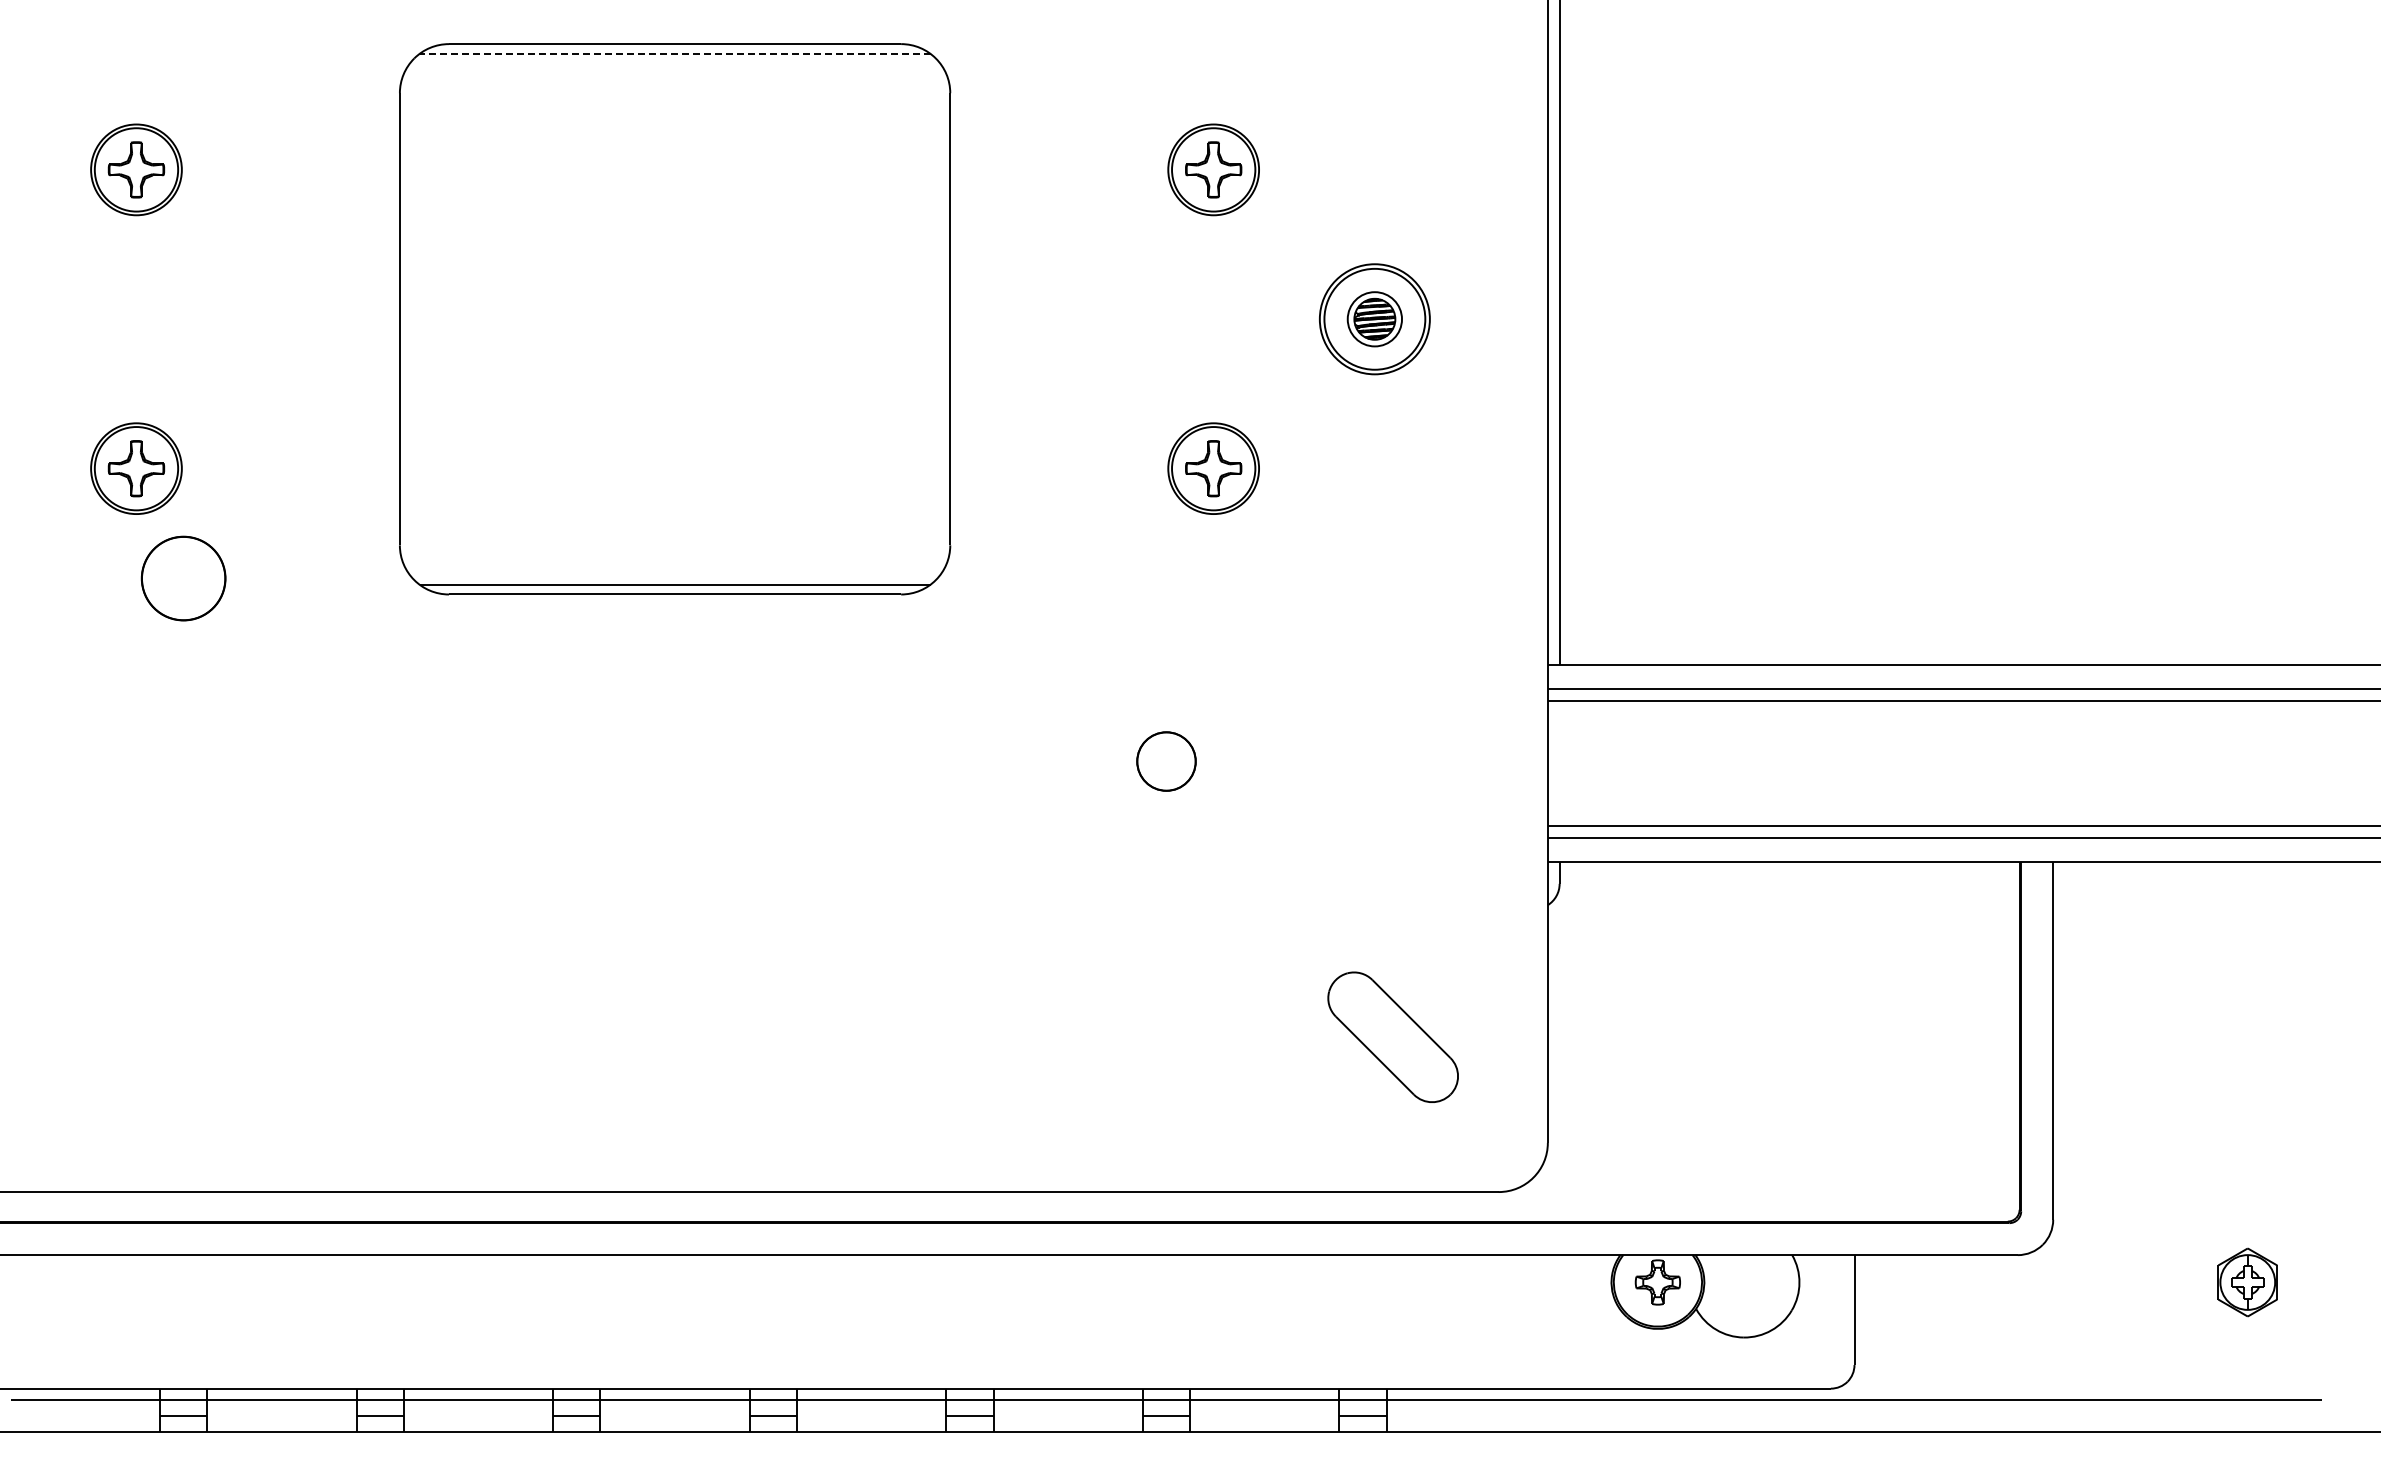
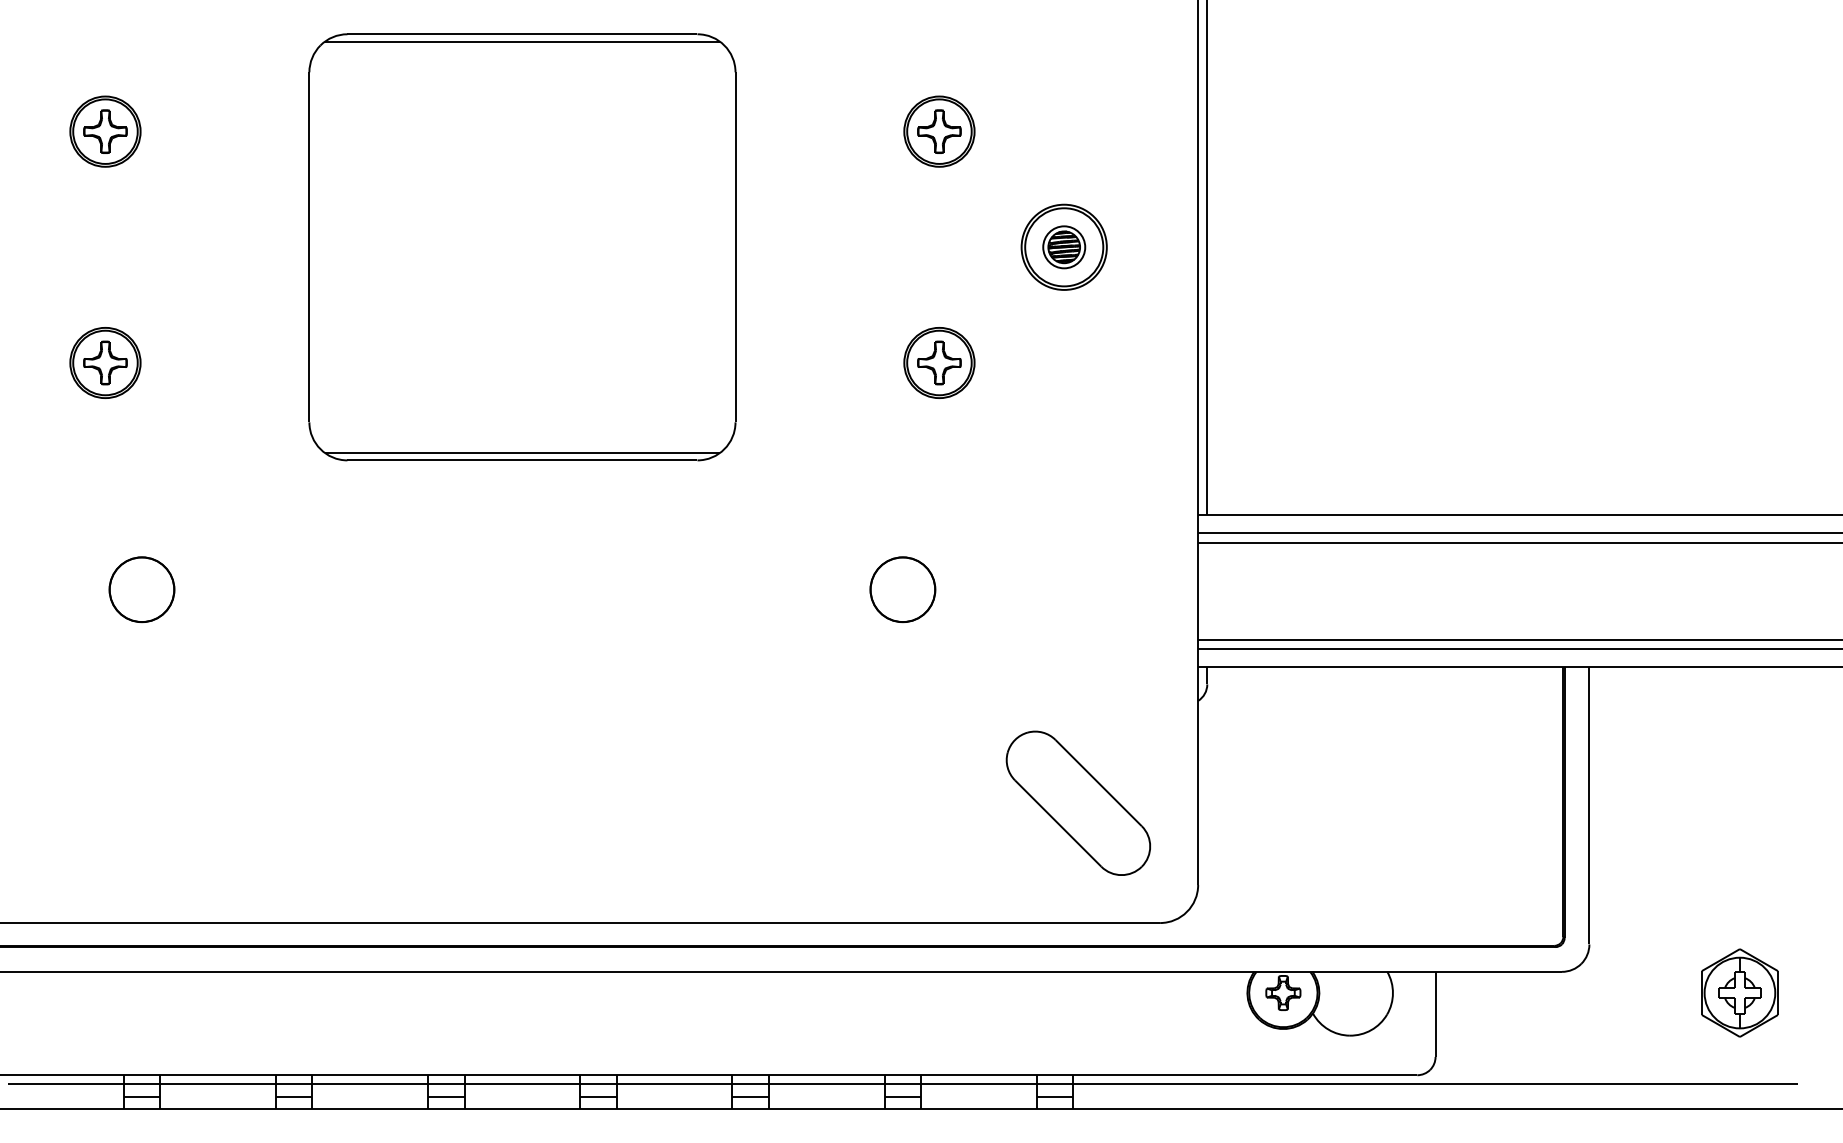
line: (675, 53) -> (522, 41), dashed -> solid
part: (183, 578) -> (141, 589), moved
part: (1166, 761) -> (902, 589), size x1.43
part: (1392, 1036) -> (1077, 802), size x1.43
part: (2247, 1282) -> (1739, 993), size x1.67

